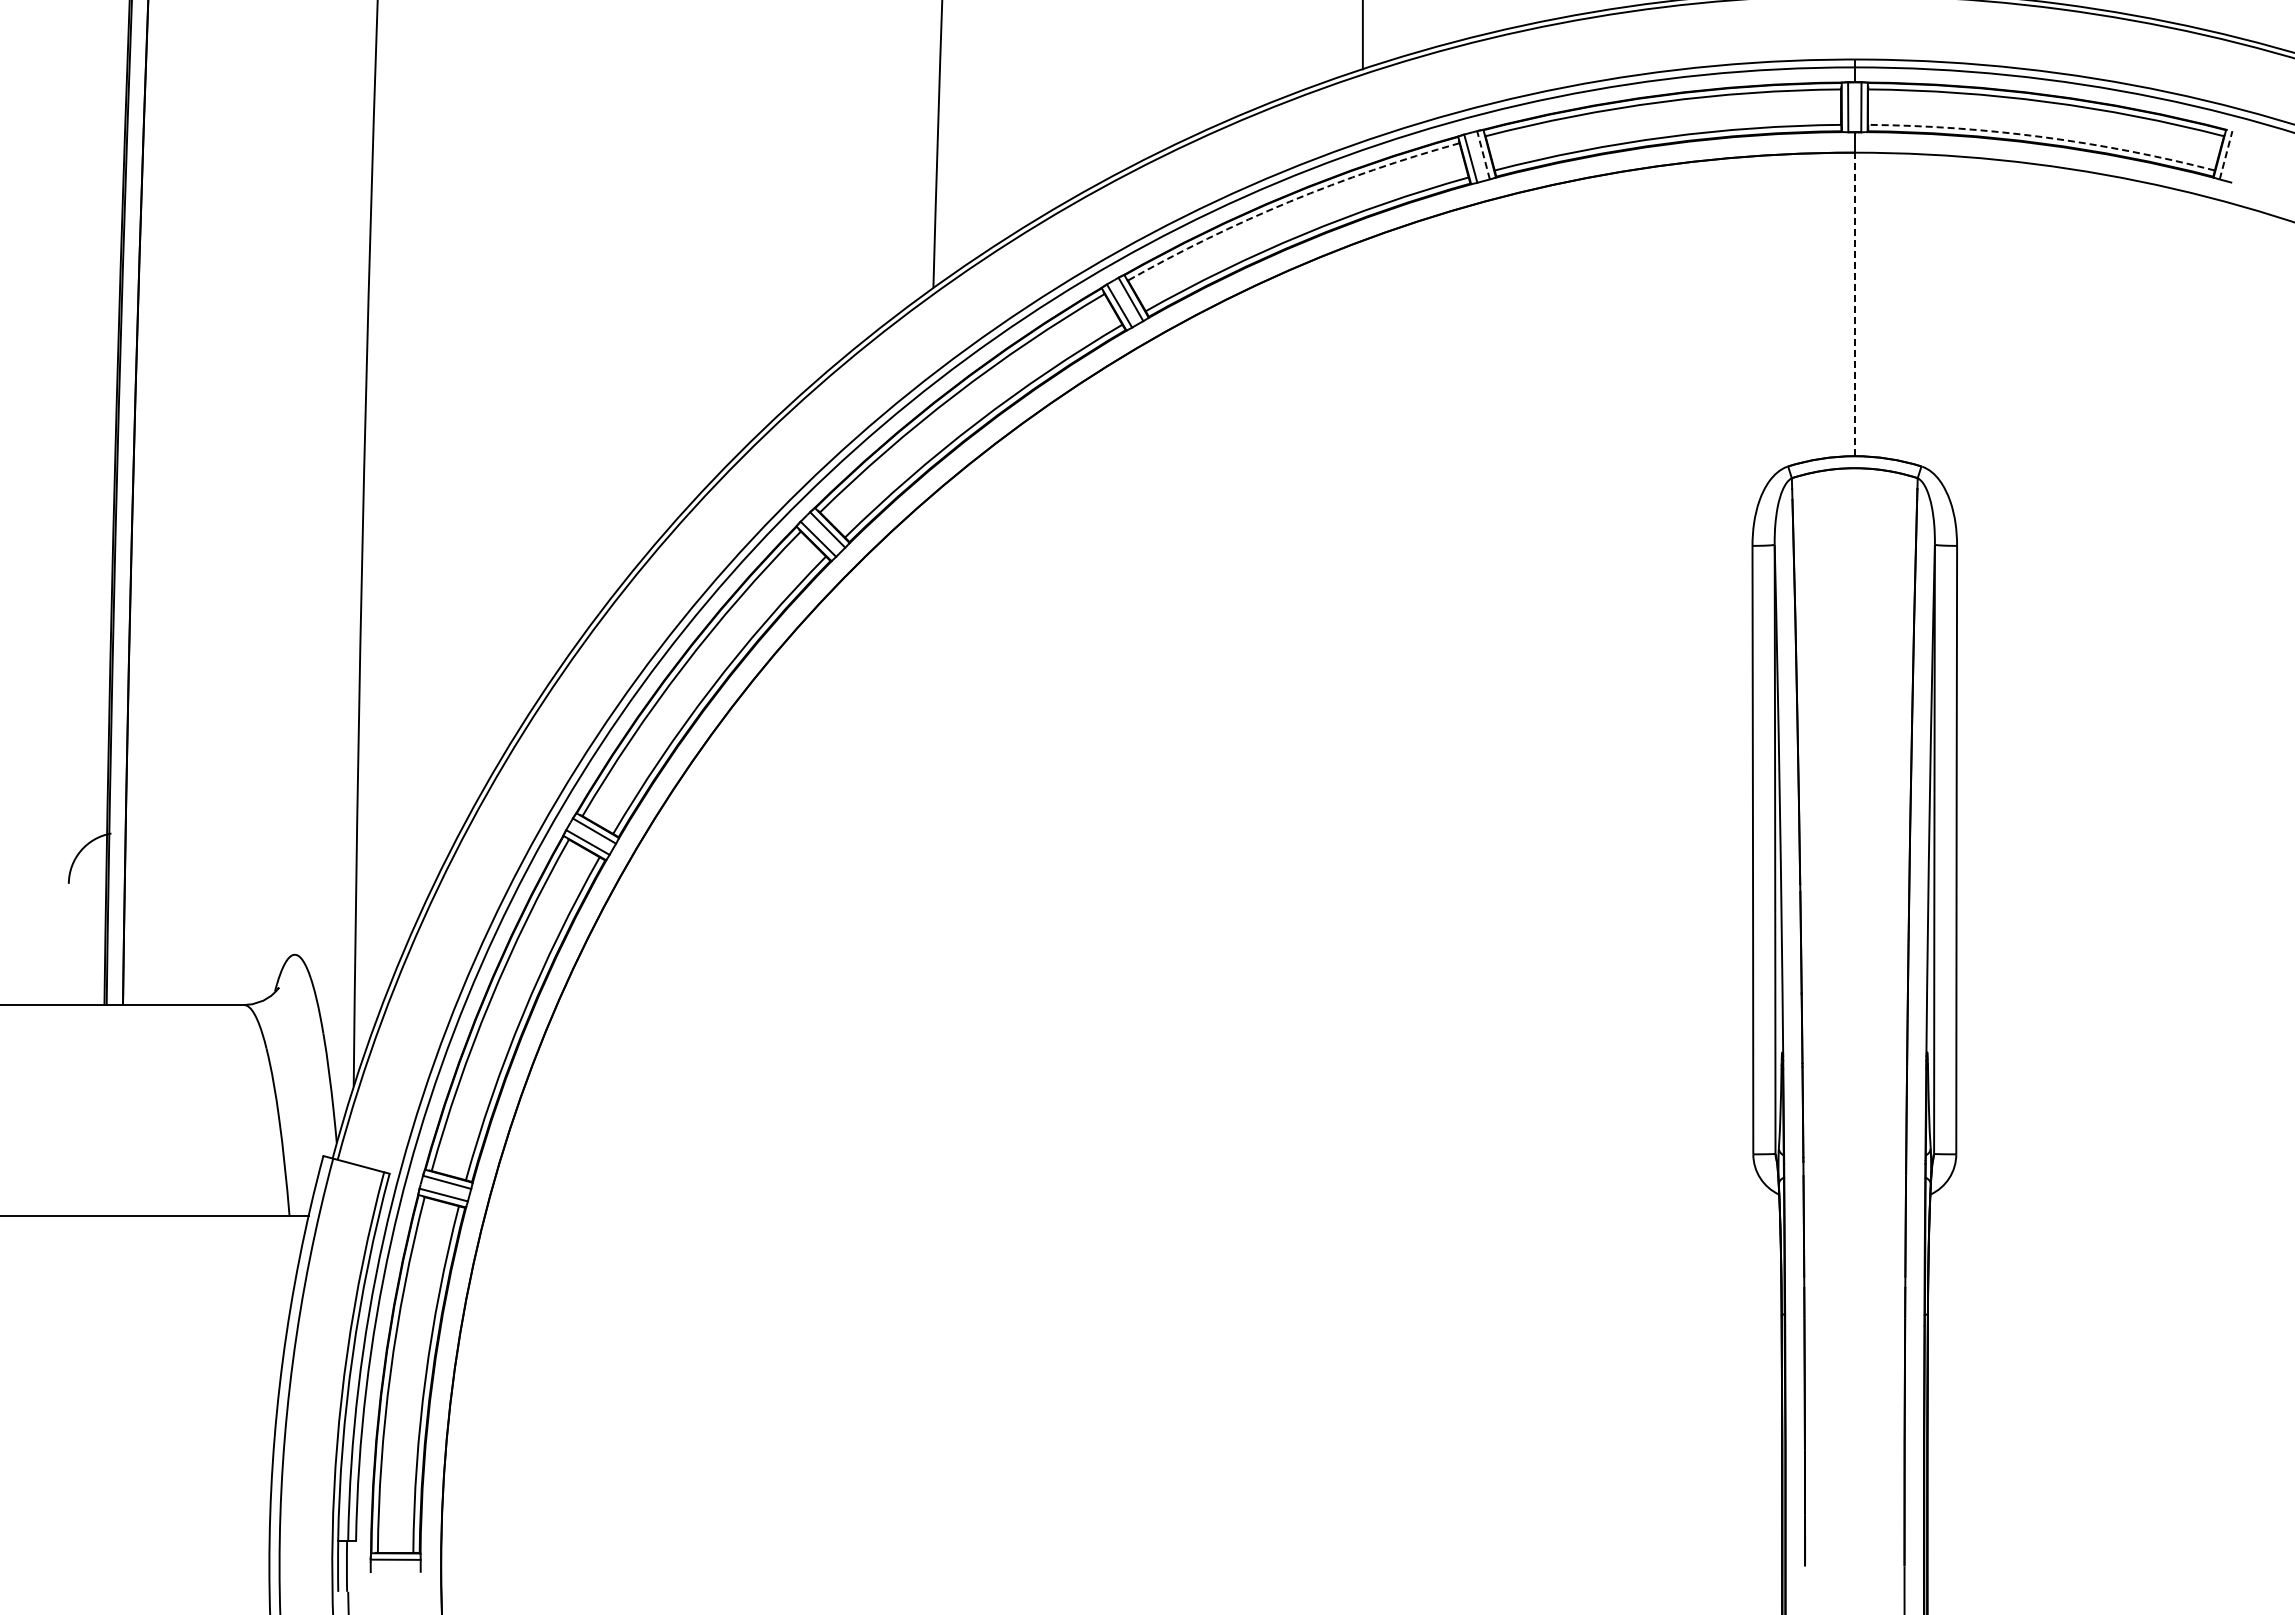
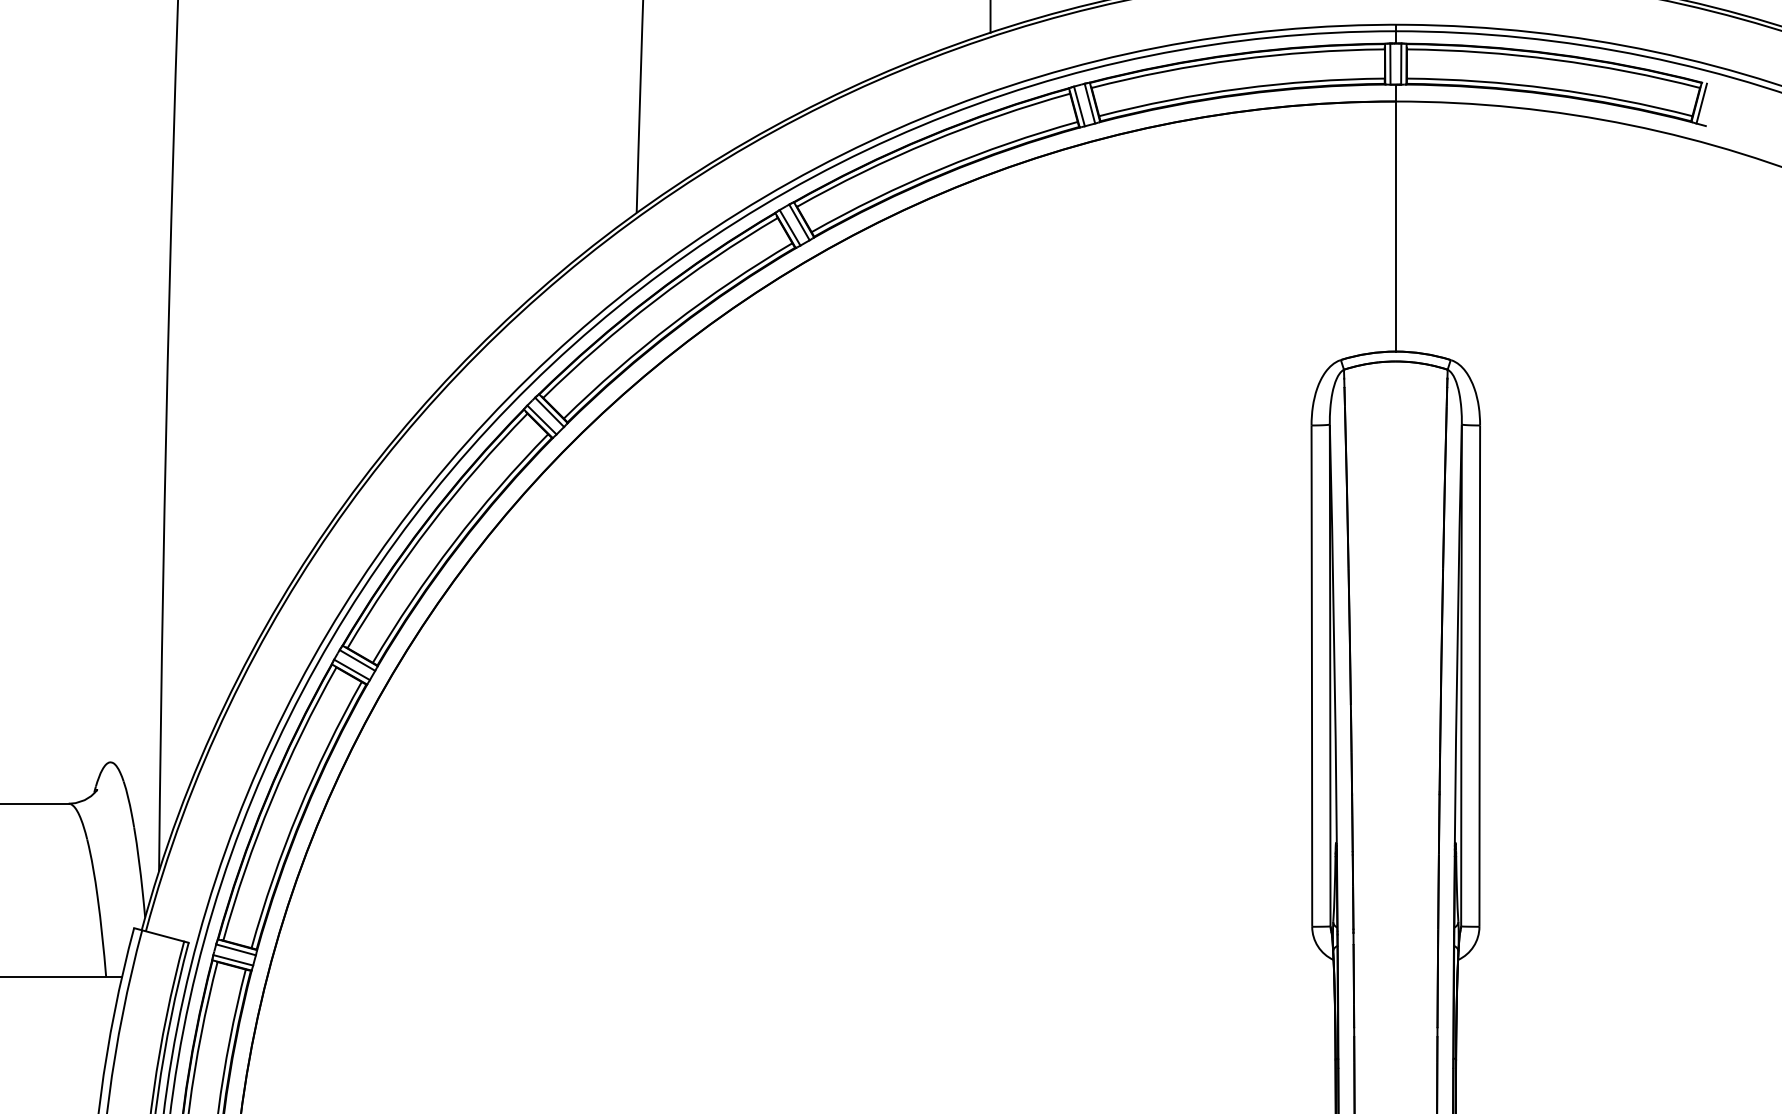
arc: (2042, 137) -> (1550, 89), dashed -> solid
line: (1483, 155) -> (1089, 103), dashed -> solid
line: (2226, 155) -> (1702, 103), dashed -> solid
arc: (1289, 201) -> (930, 141), dashed -> solid
line: (1854, 304) -> (1395, 226), dashed -> solid

